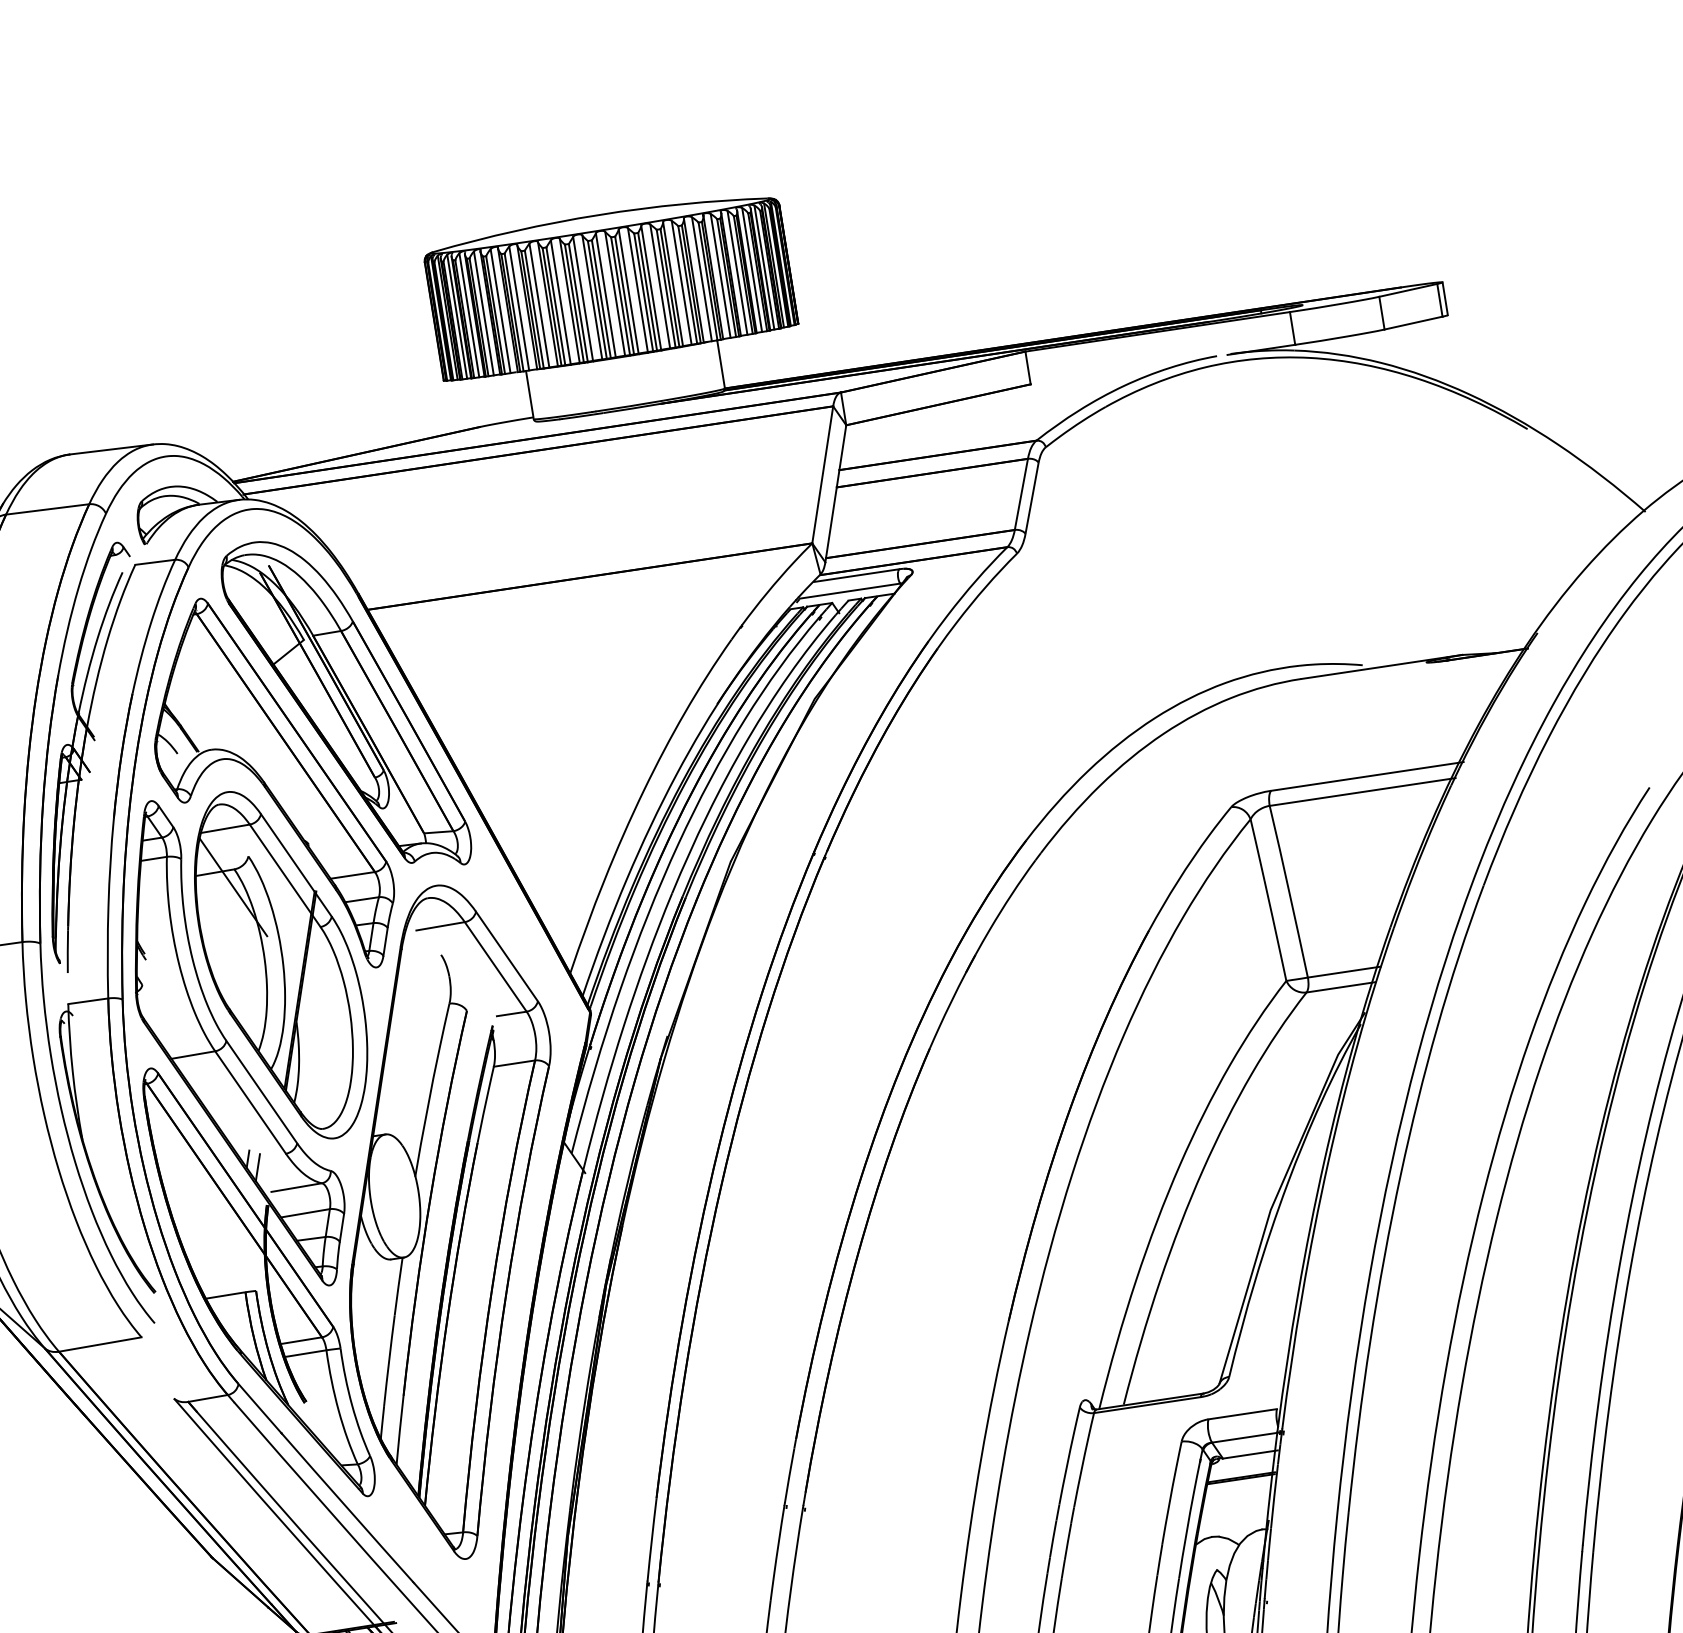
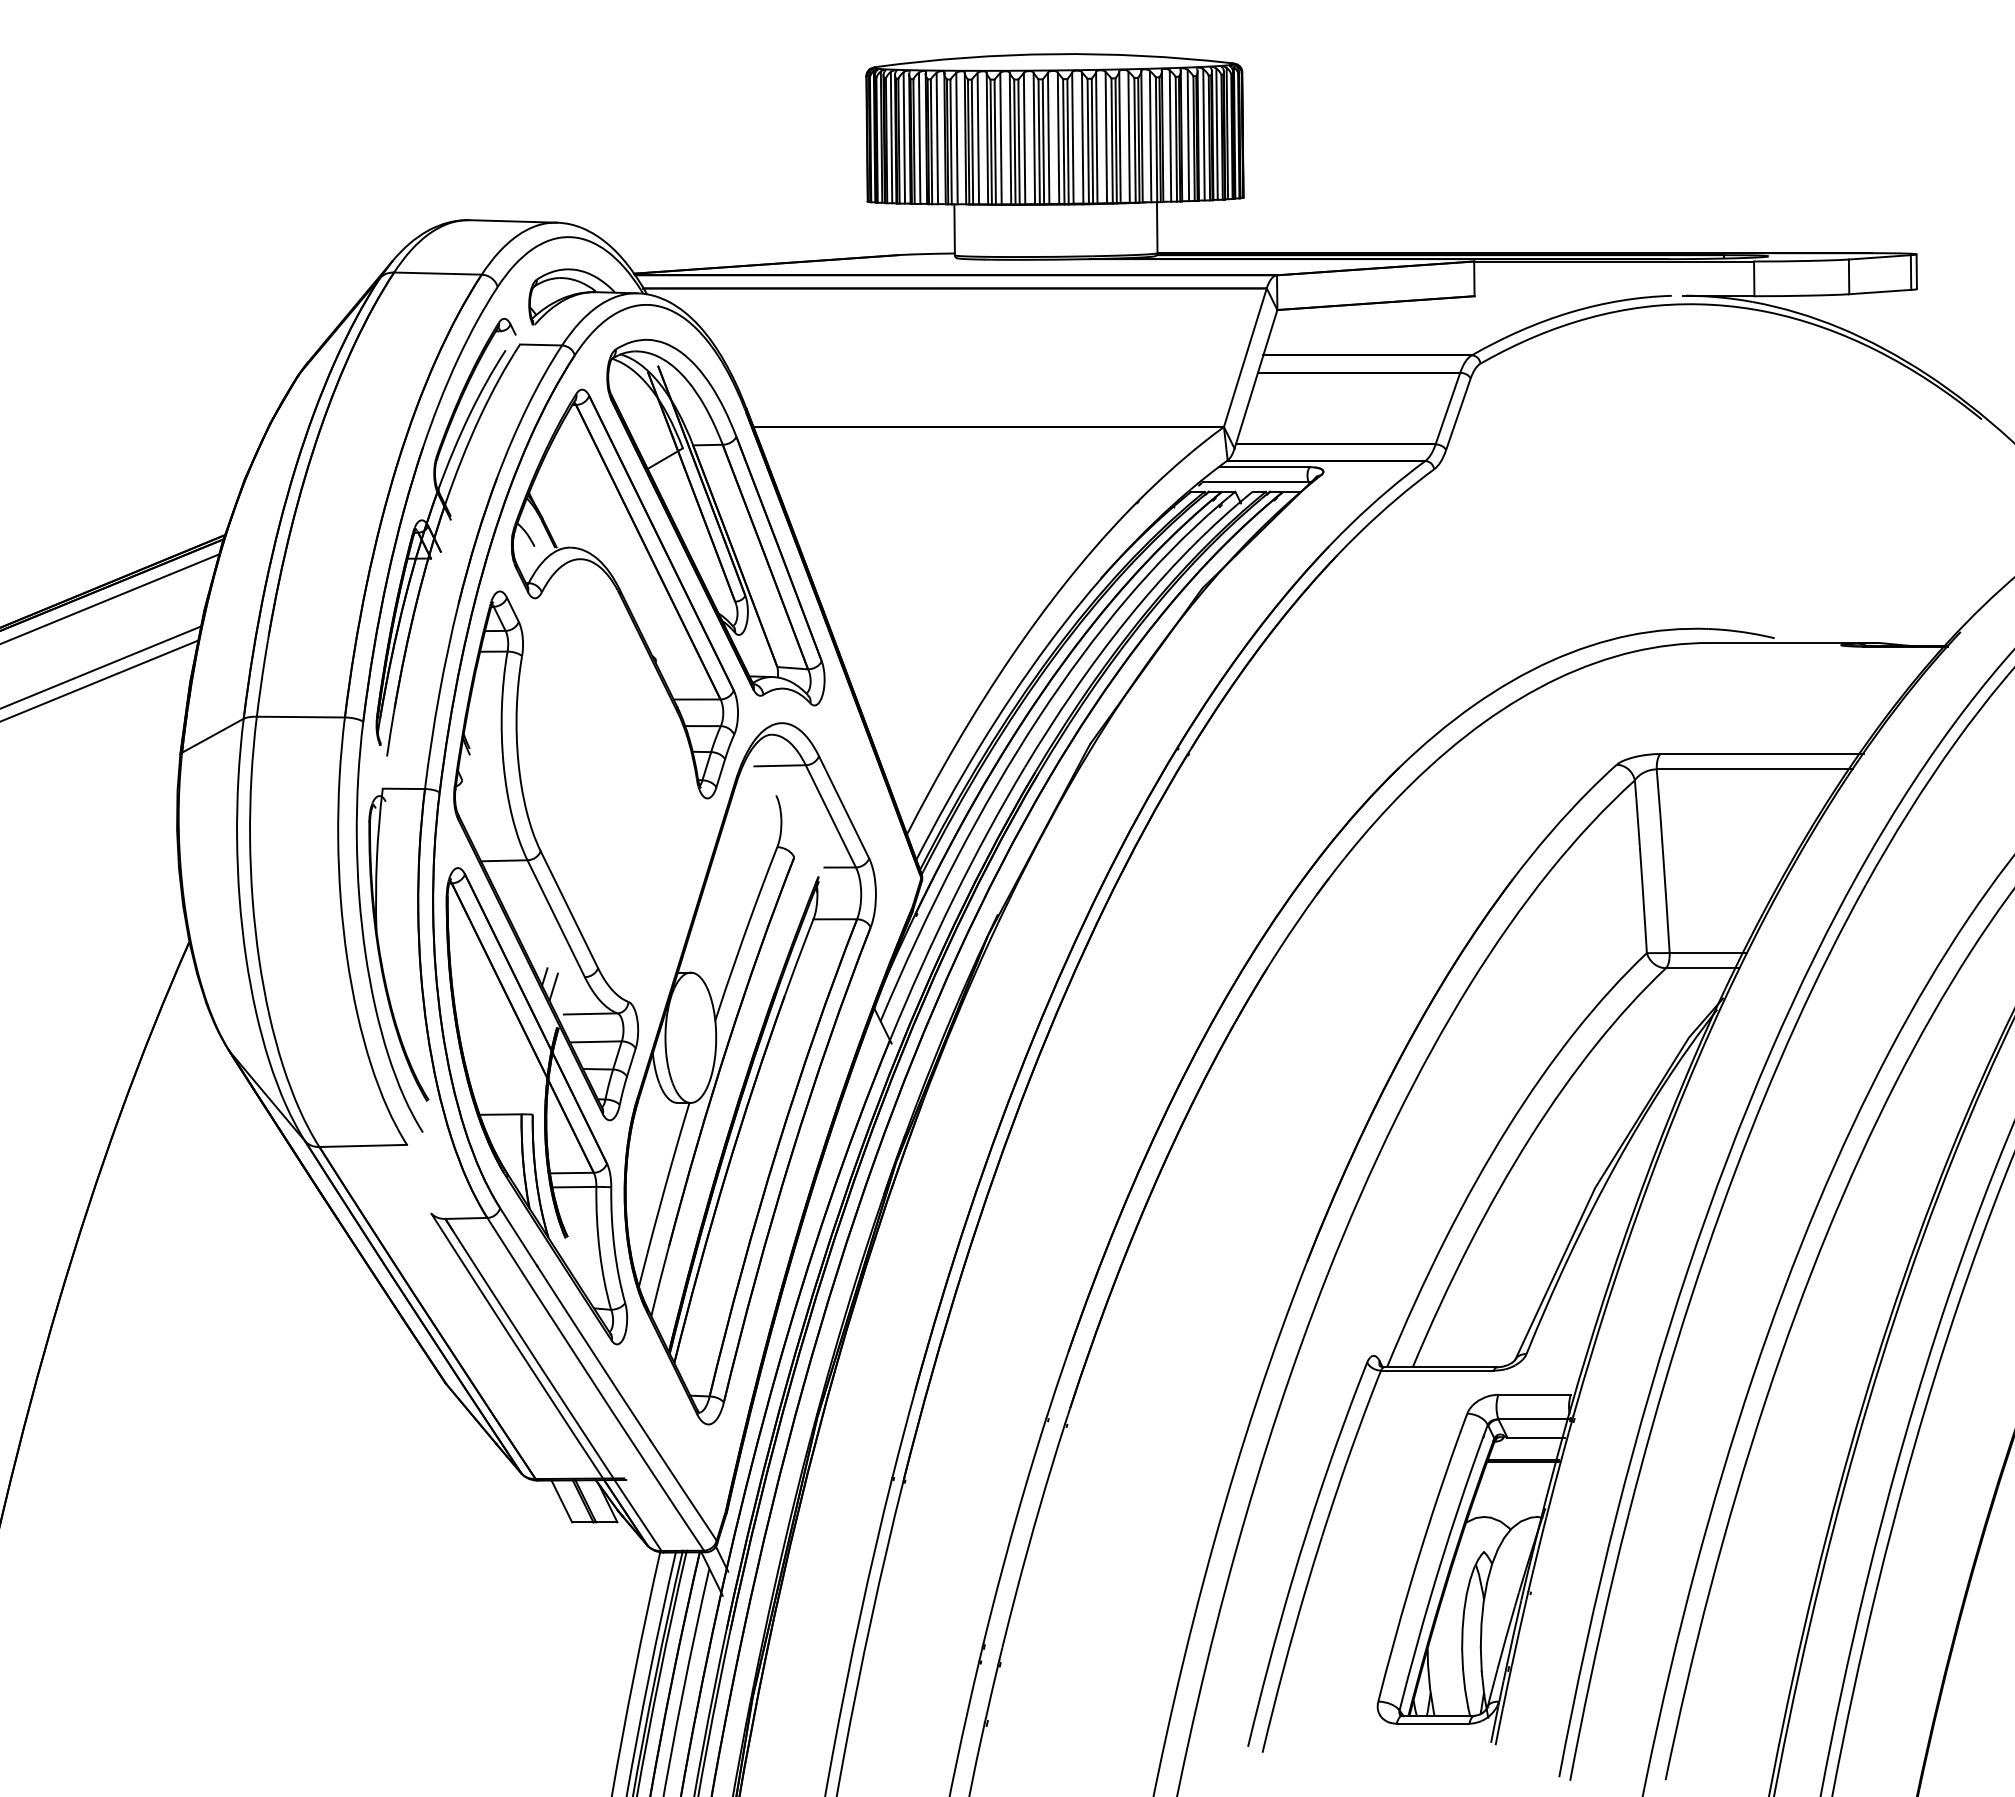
part: (280, 965) -> (608, 781), removed

